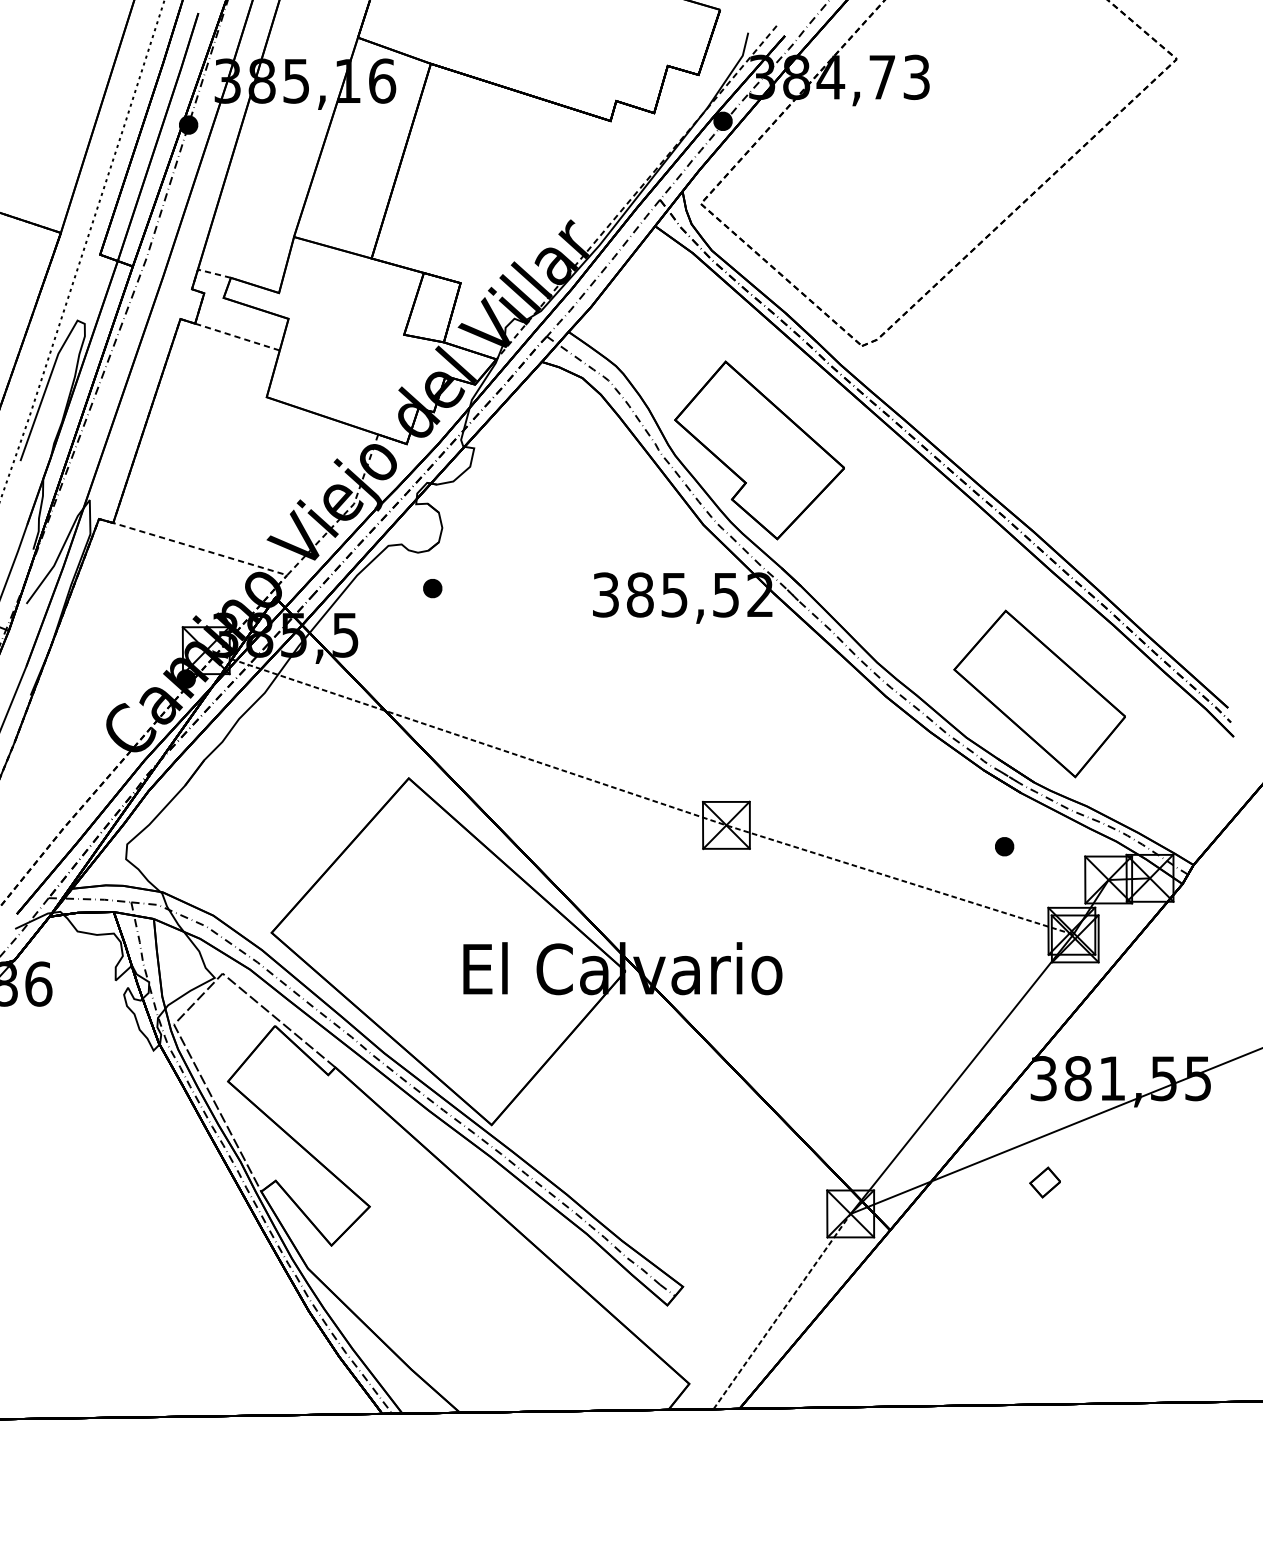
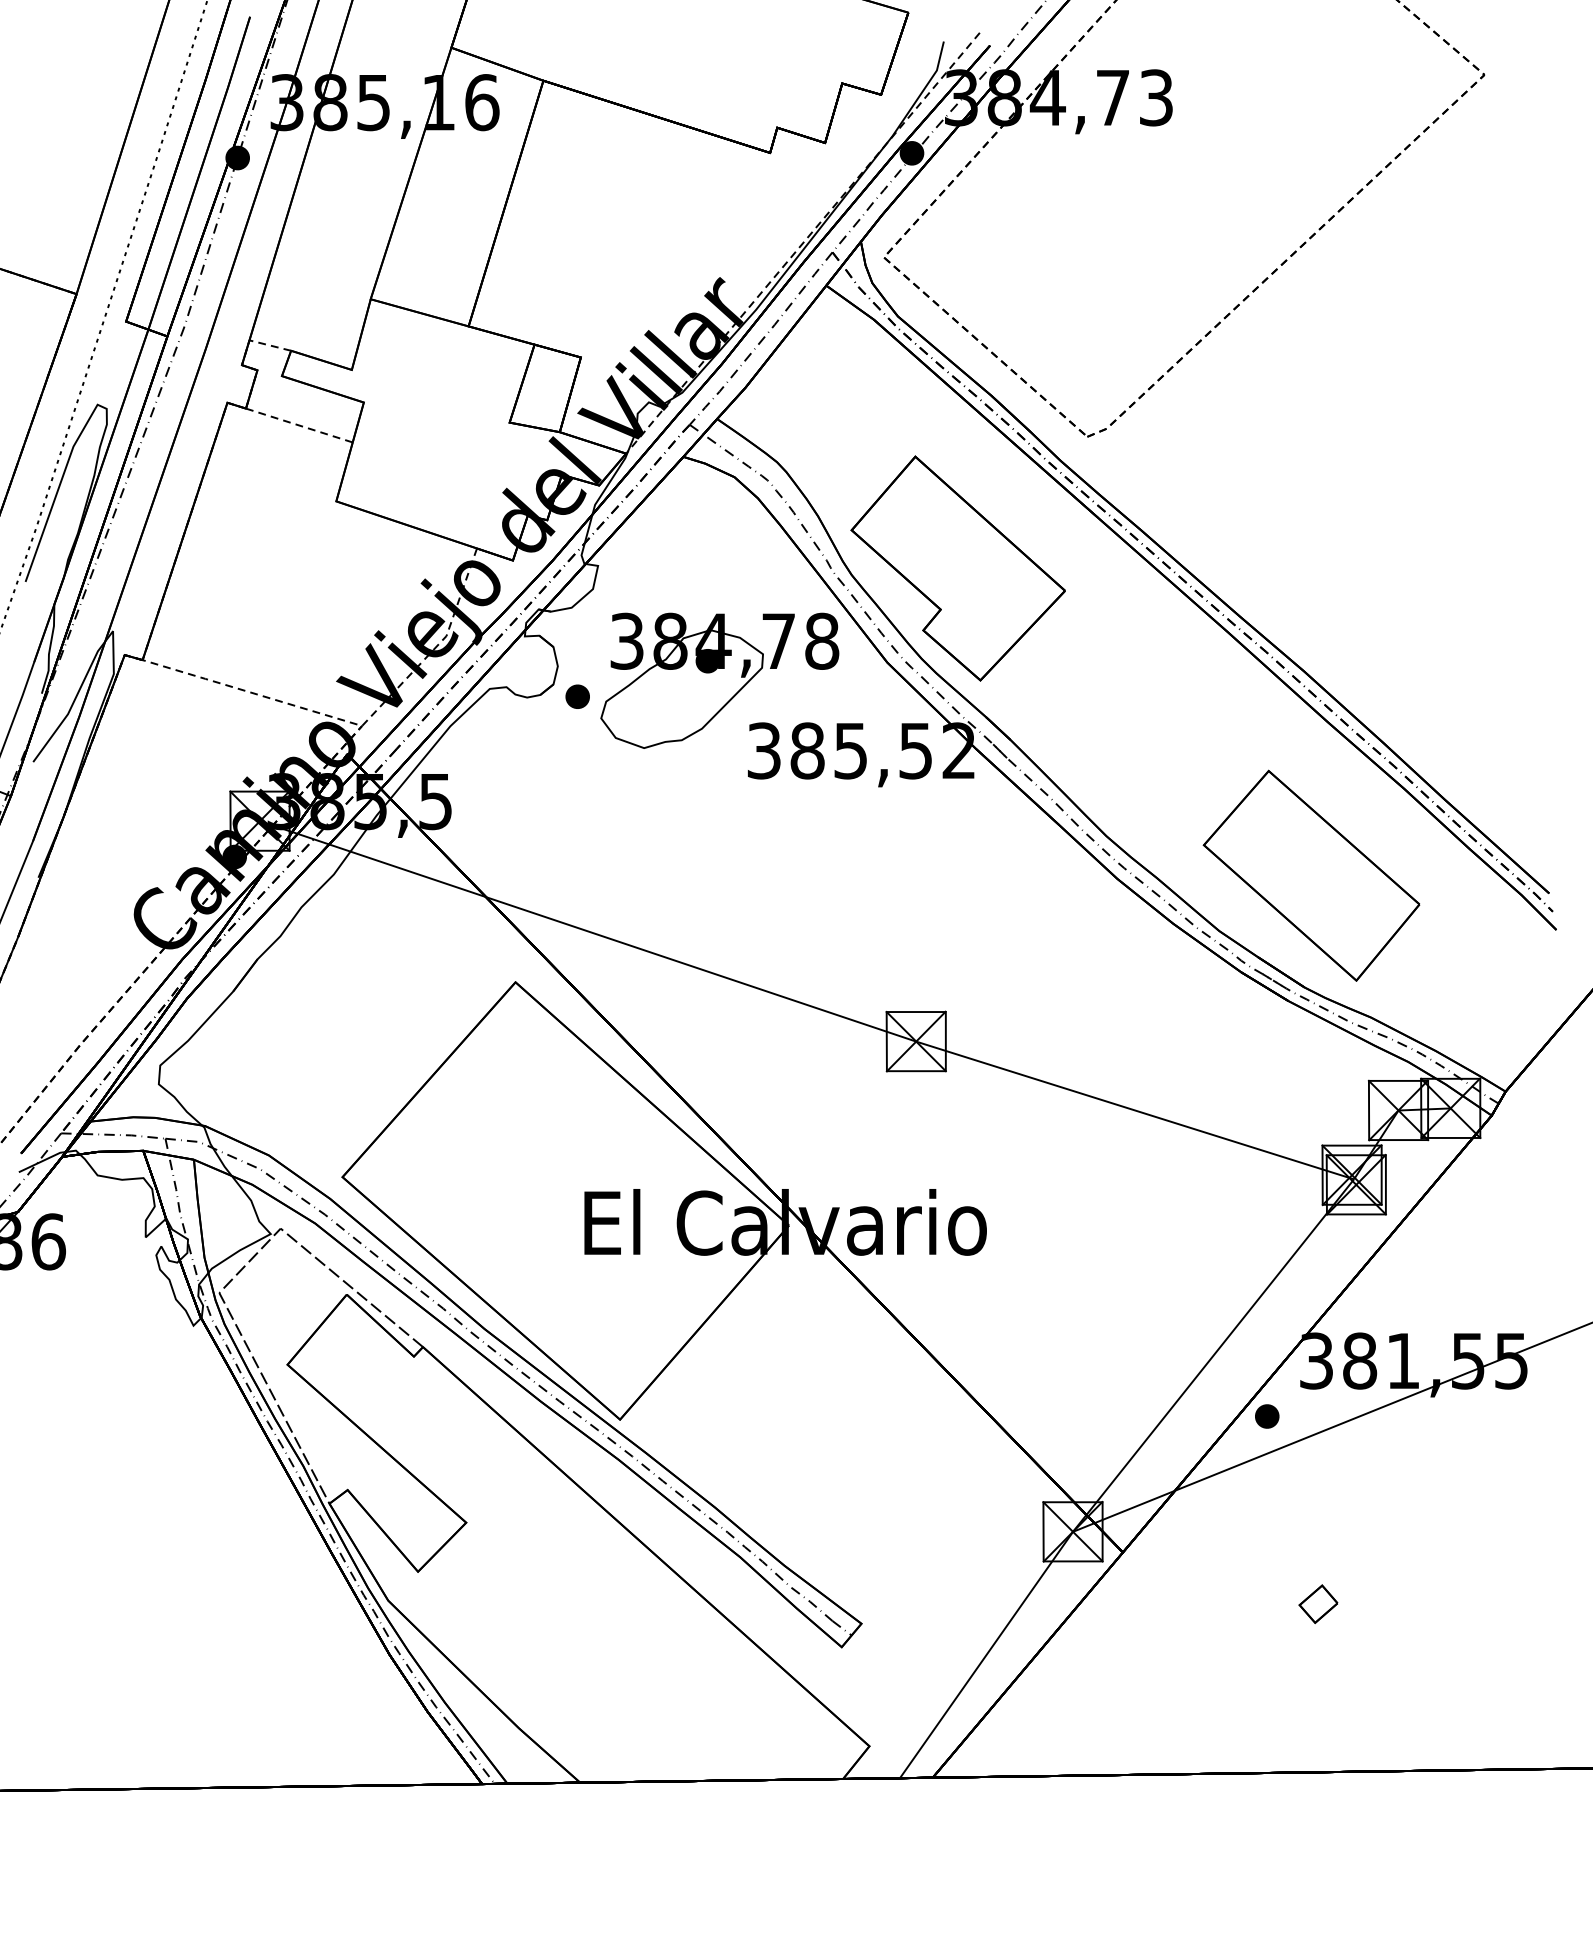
part: (570, 539) -> (719, 680), added
part: (432, 588) -> (577, 696), moved
line: (639, 795) -> (806, 1004), dashed -> solid
part: (1004, 846) -> (1267, 1416), moved
part: (1045, 1182) -> (1318, 1604), moved
line: (782, 1311) -> (986, 1655), dashed -> solid

